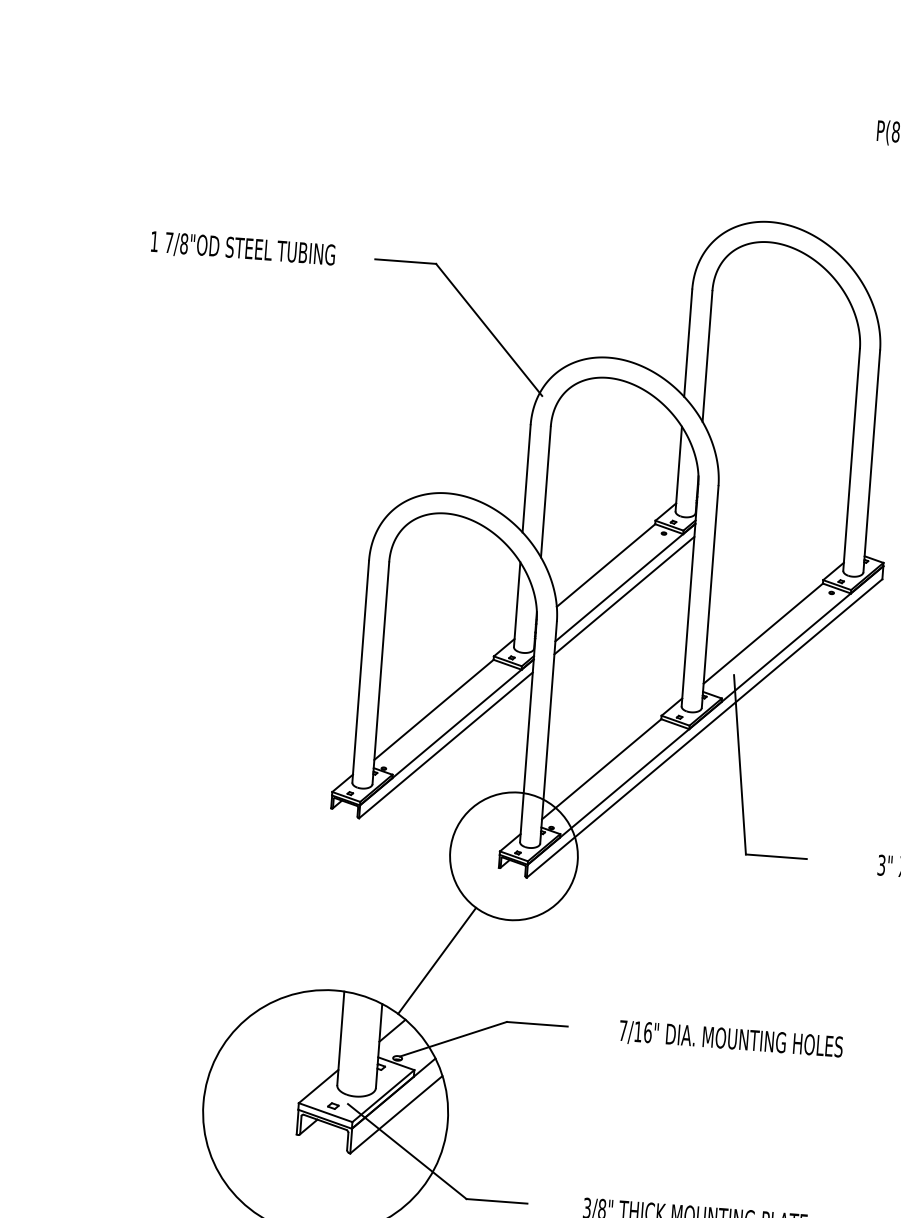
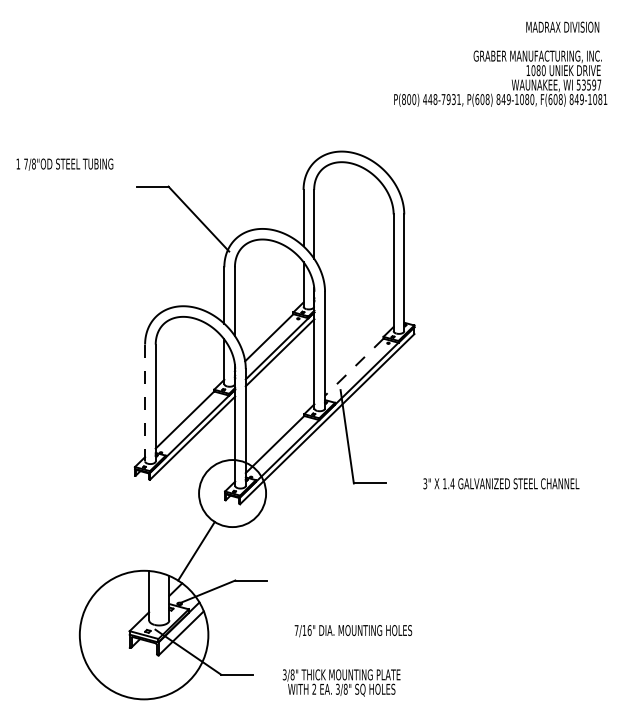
text: (242, 249) -> (64, 164), moved
line: (763, 634) -> (354, 367), solid -> dashed
line: (361, 672) -> (145, 403), solid -> dashed
text: (731, 1040) -> (353, 631), moved

